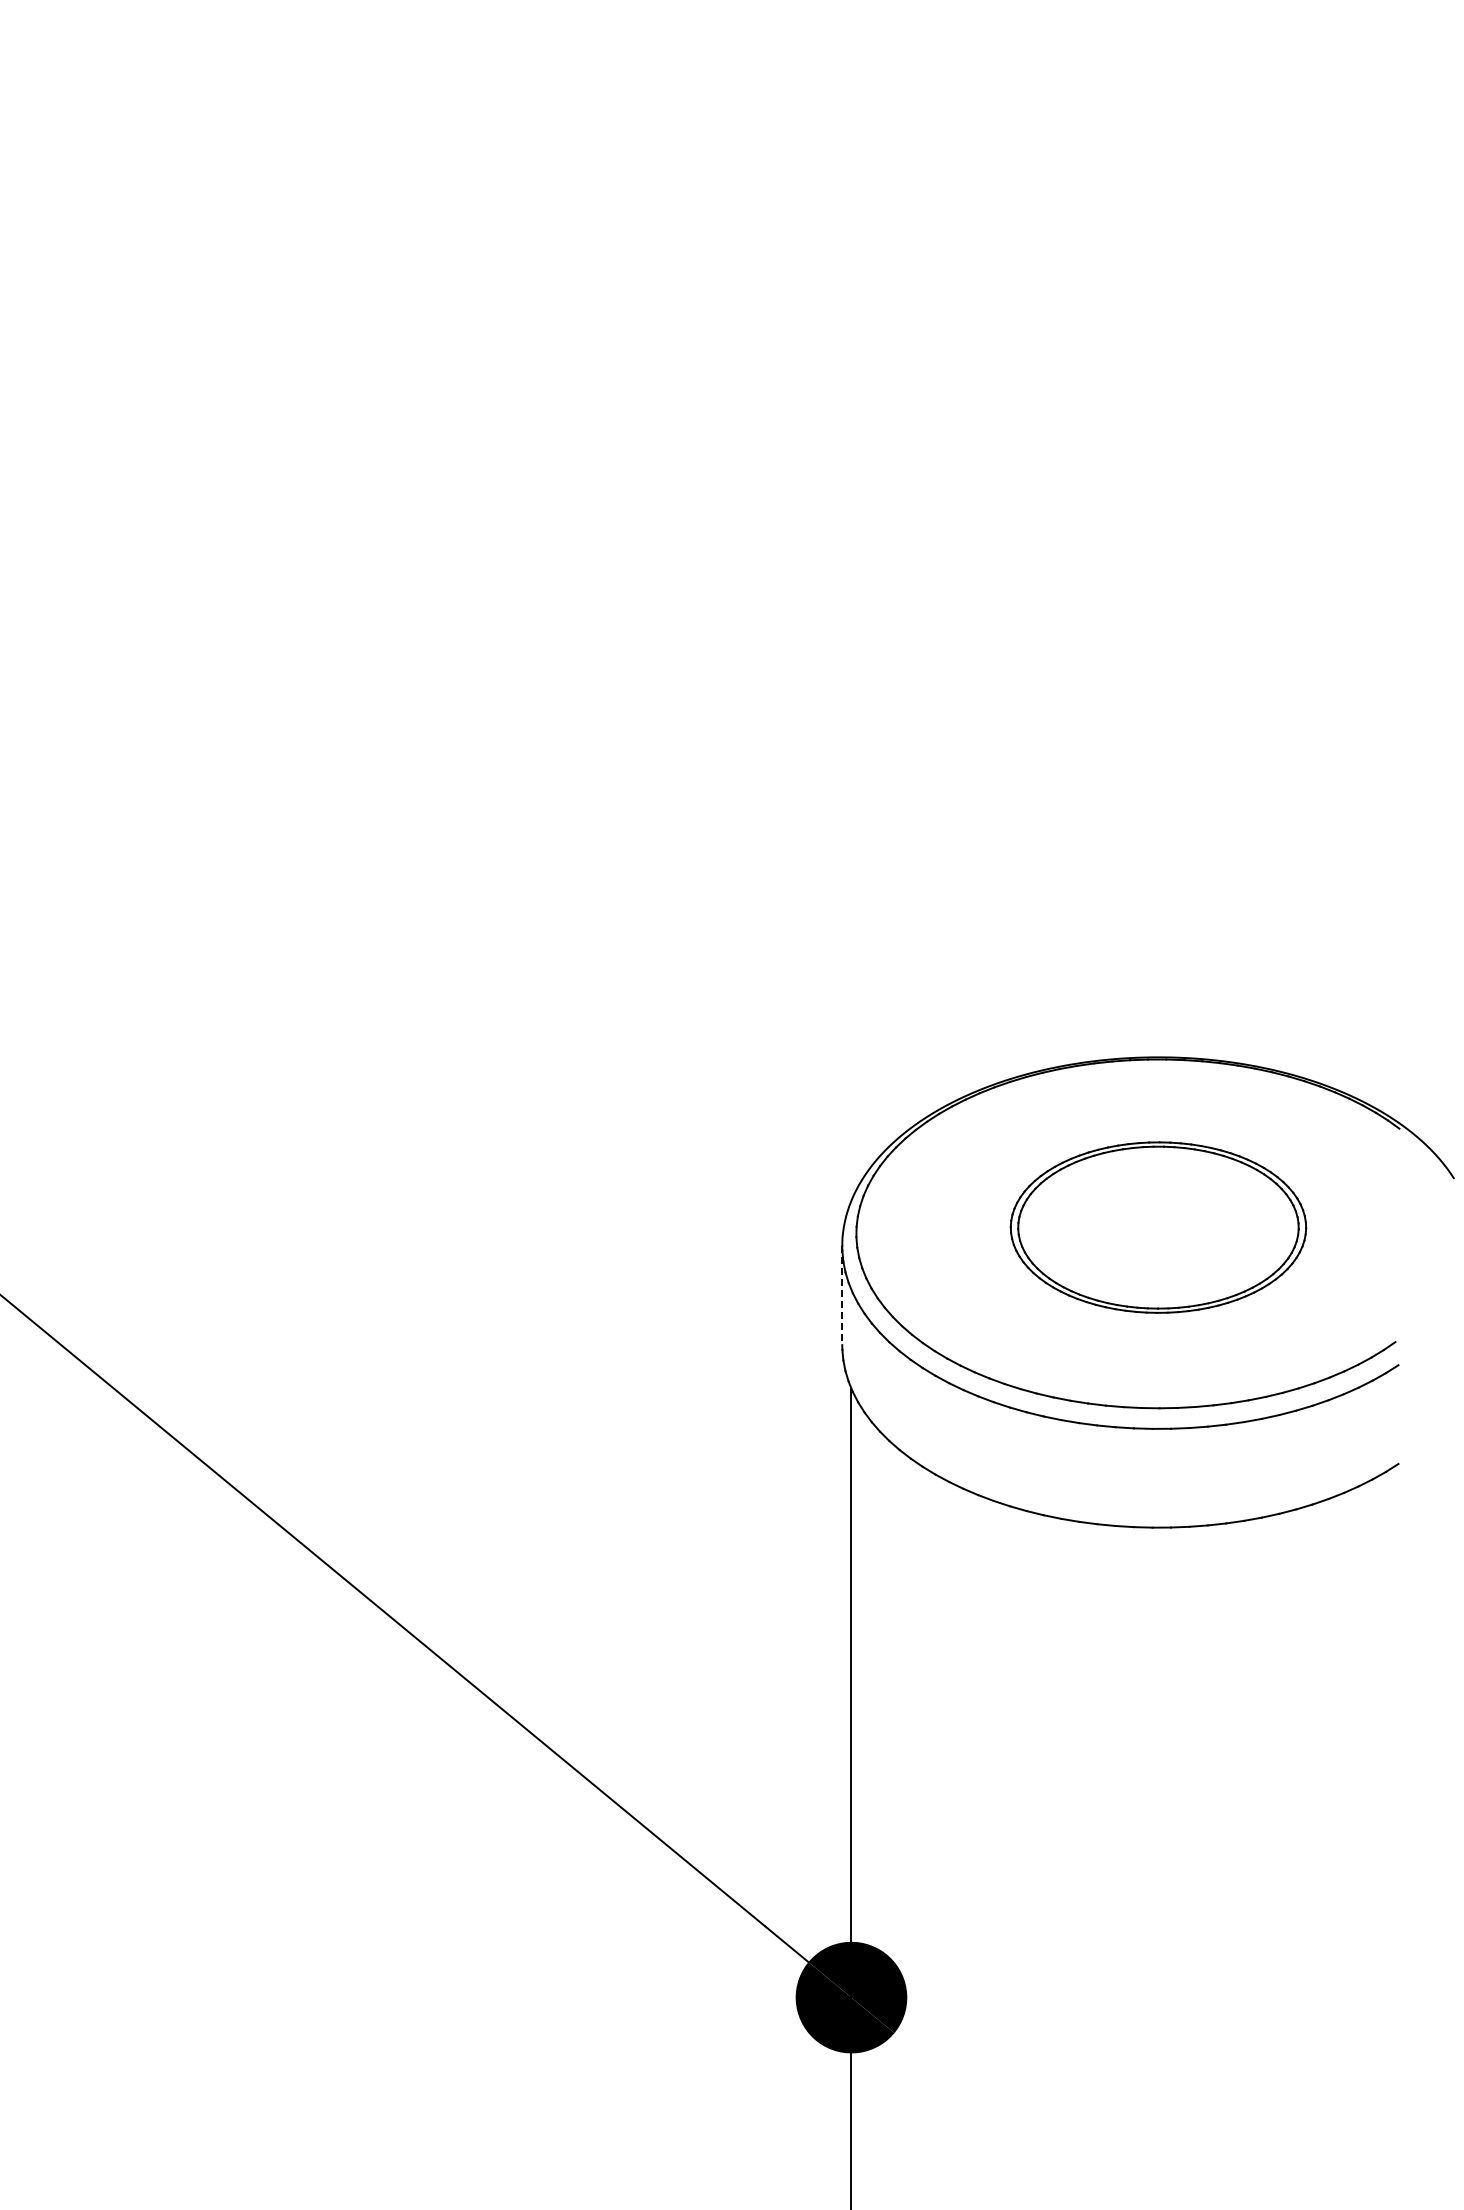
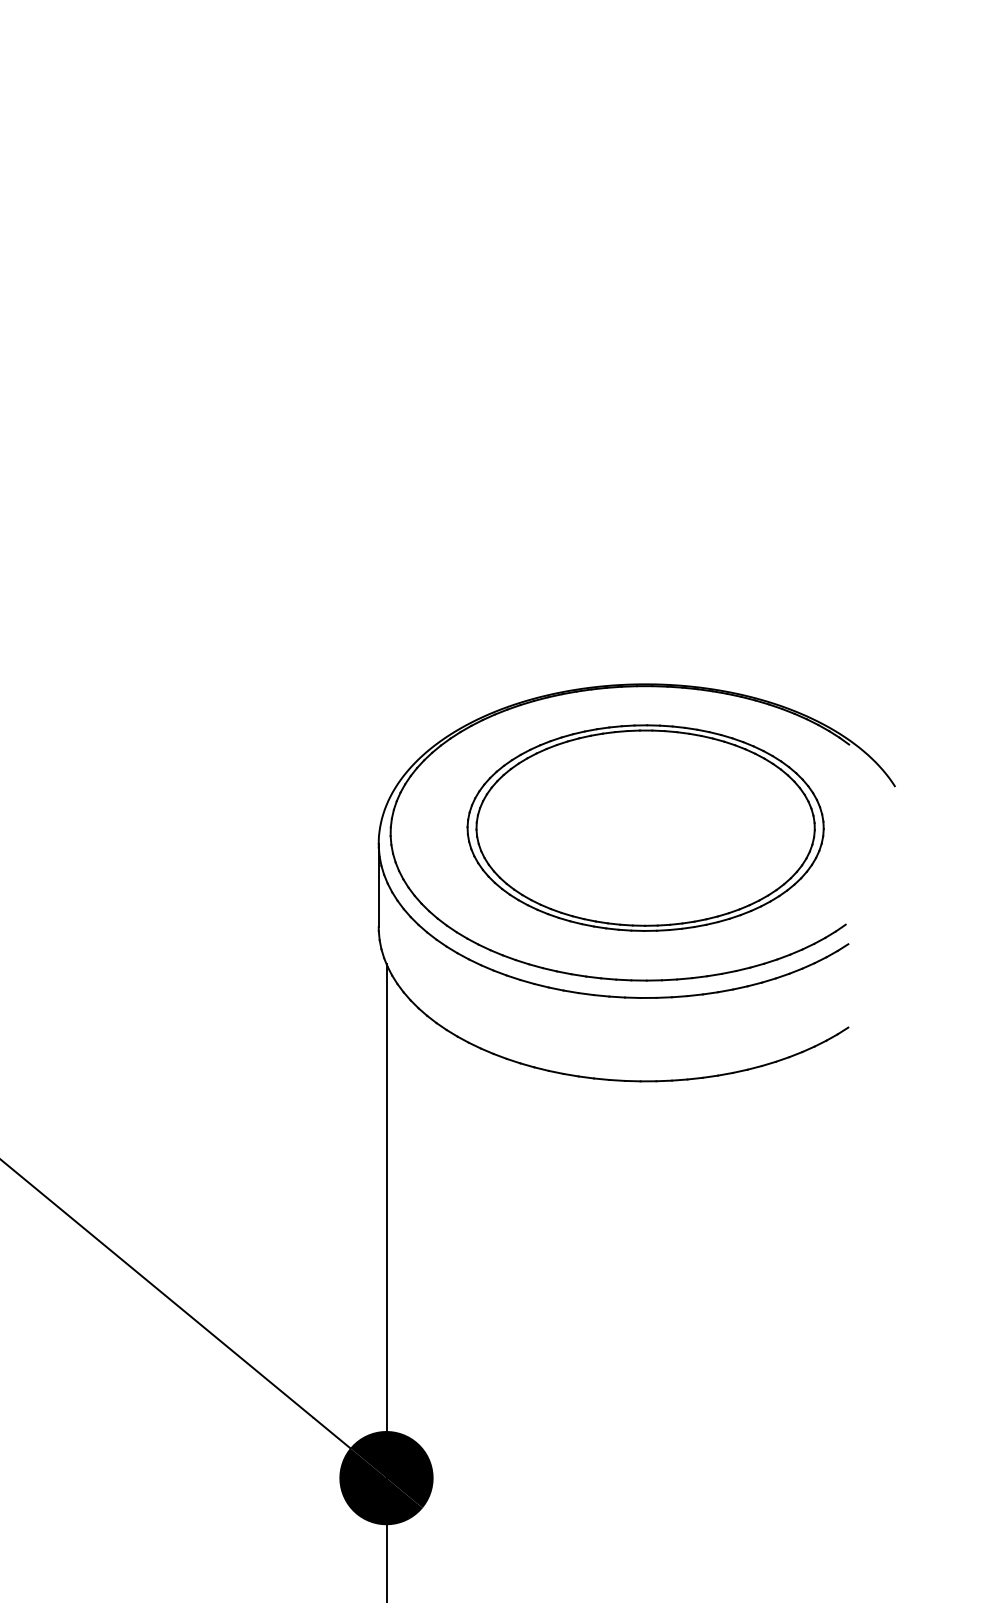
part: (1158, 1227) -> (645, 827), size x1.43
line: (842, 1296) -> (378, 886), dashed -> solid

